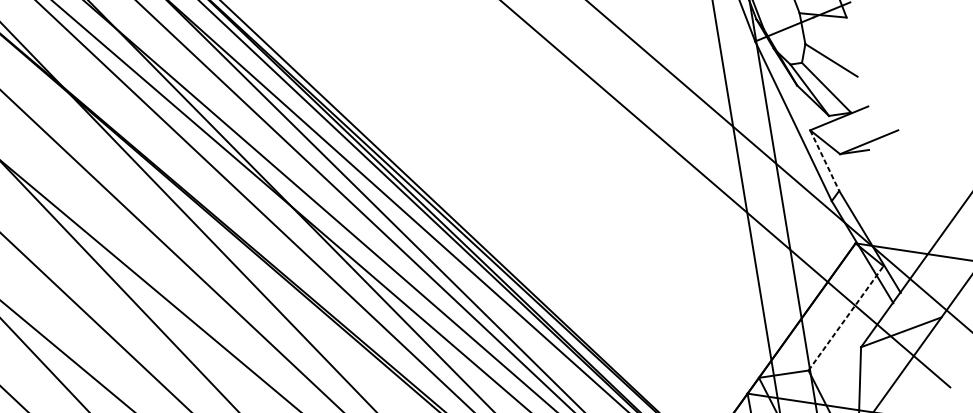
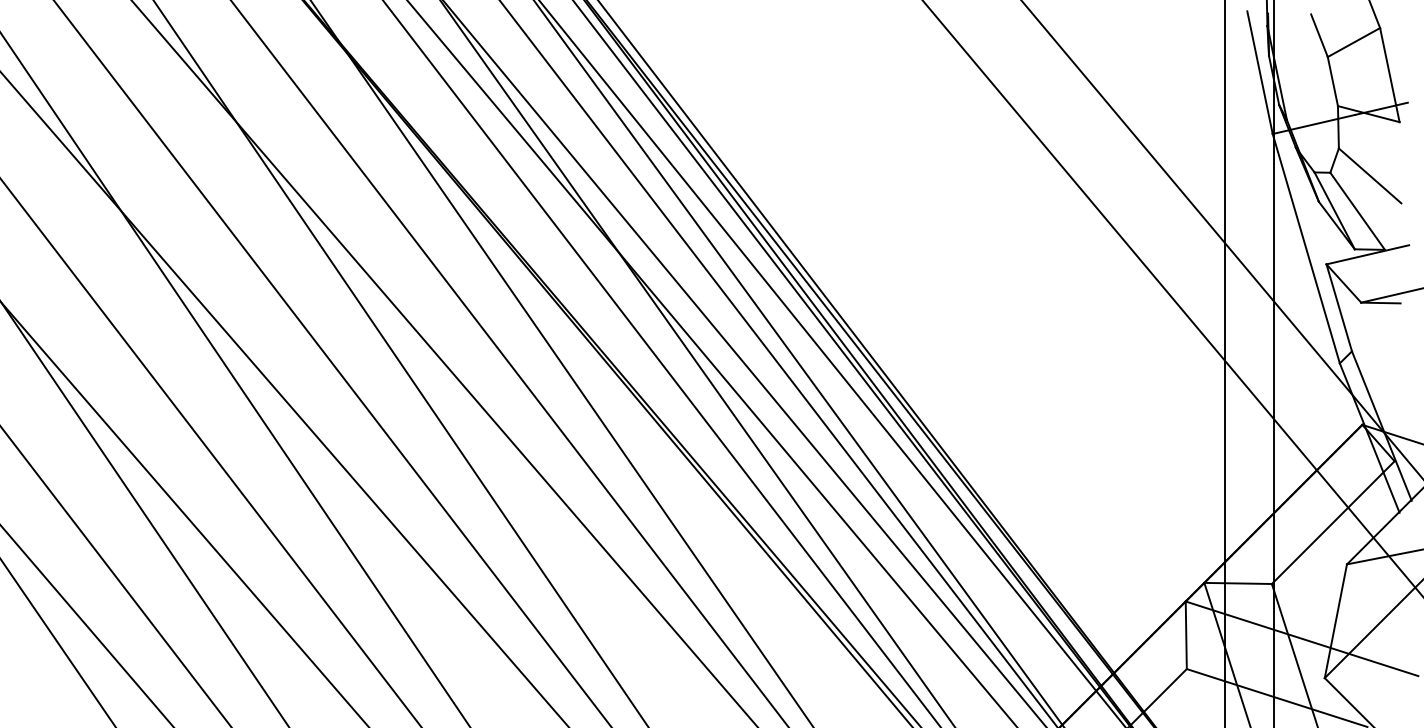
line: (824, 161) -> (1339, 308), dashed -> solid
line: (846, 318) -> (1333, 522), dashed -> solid

